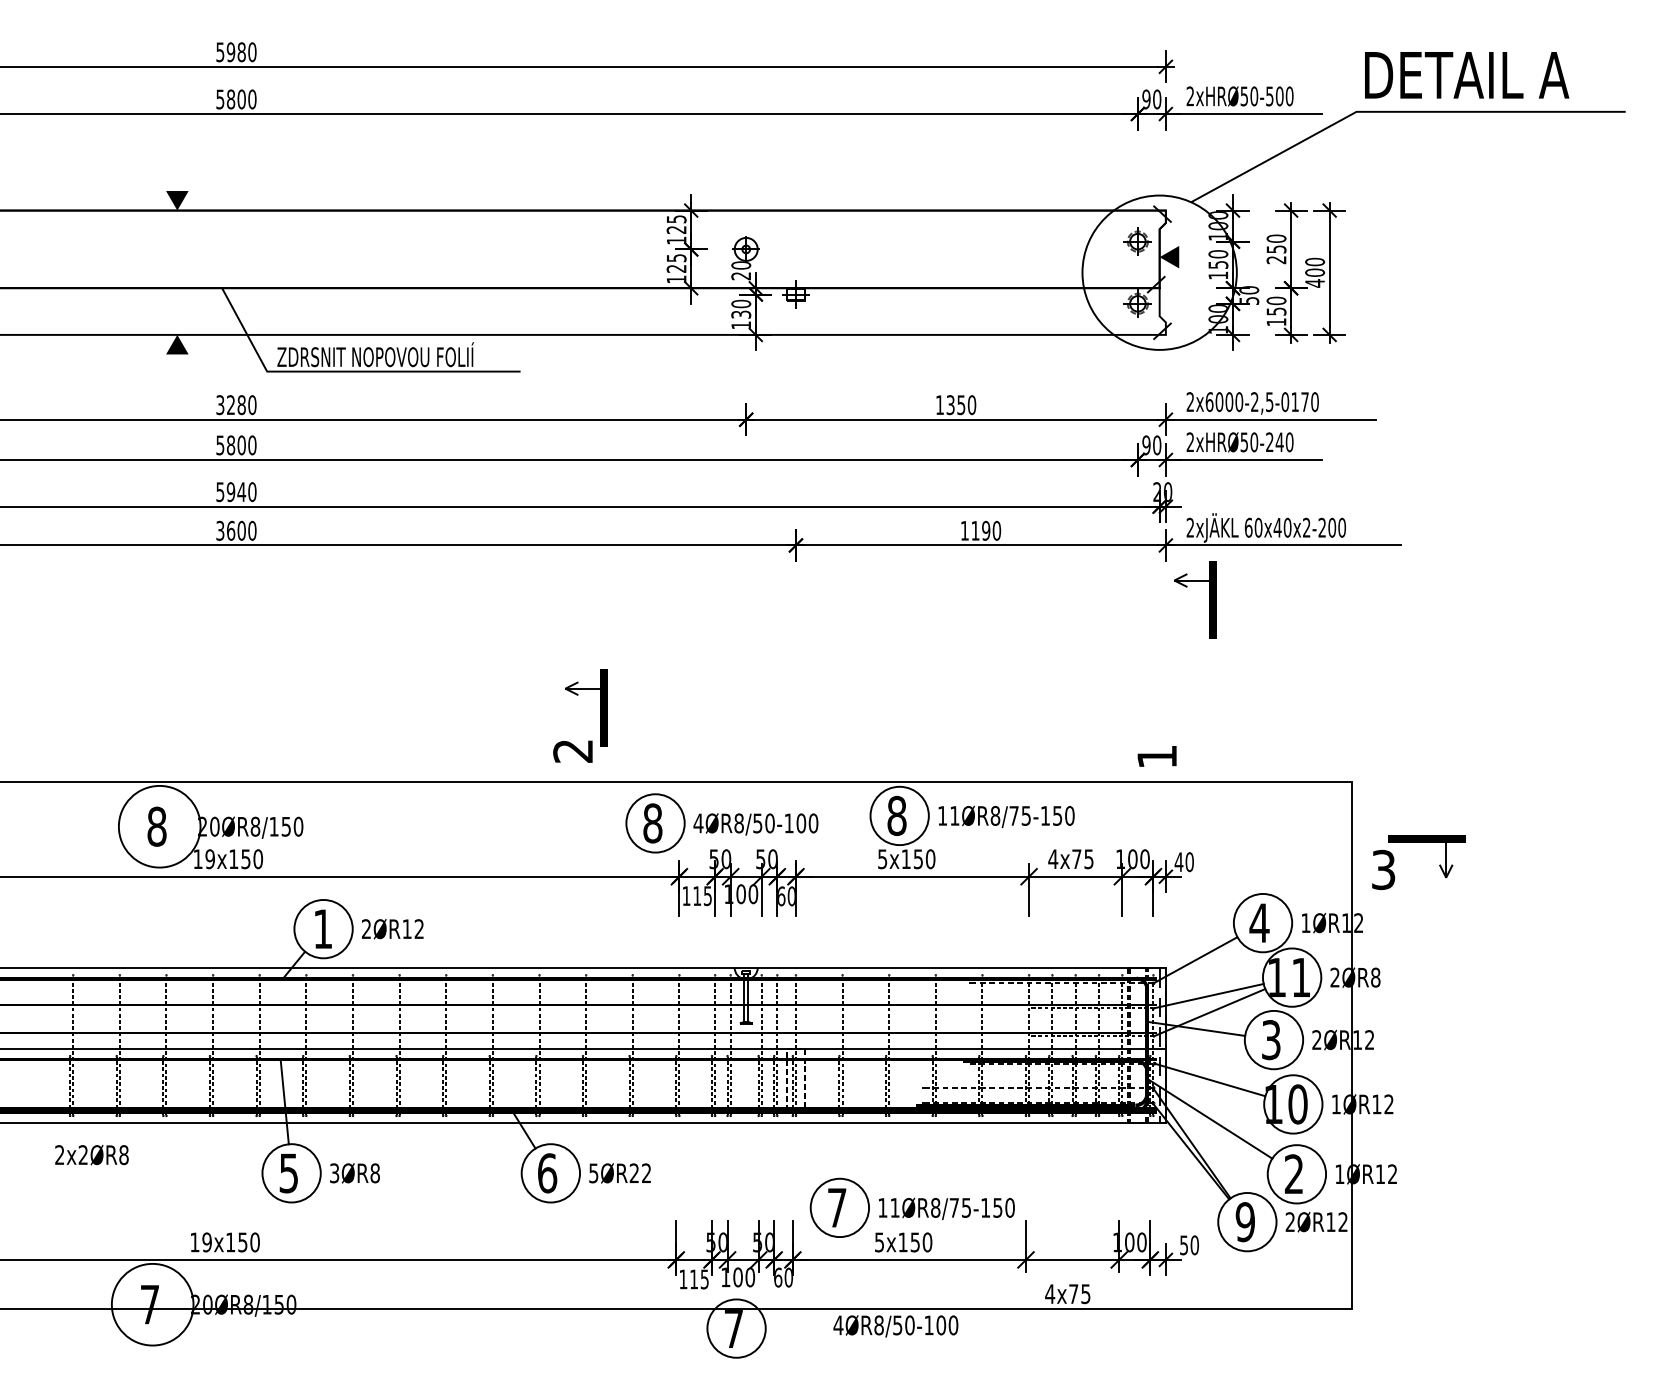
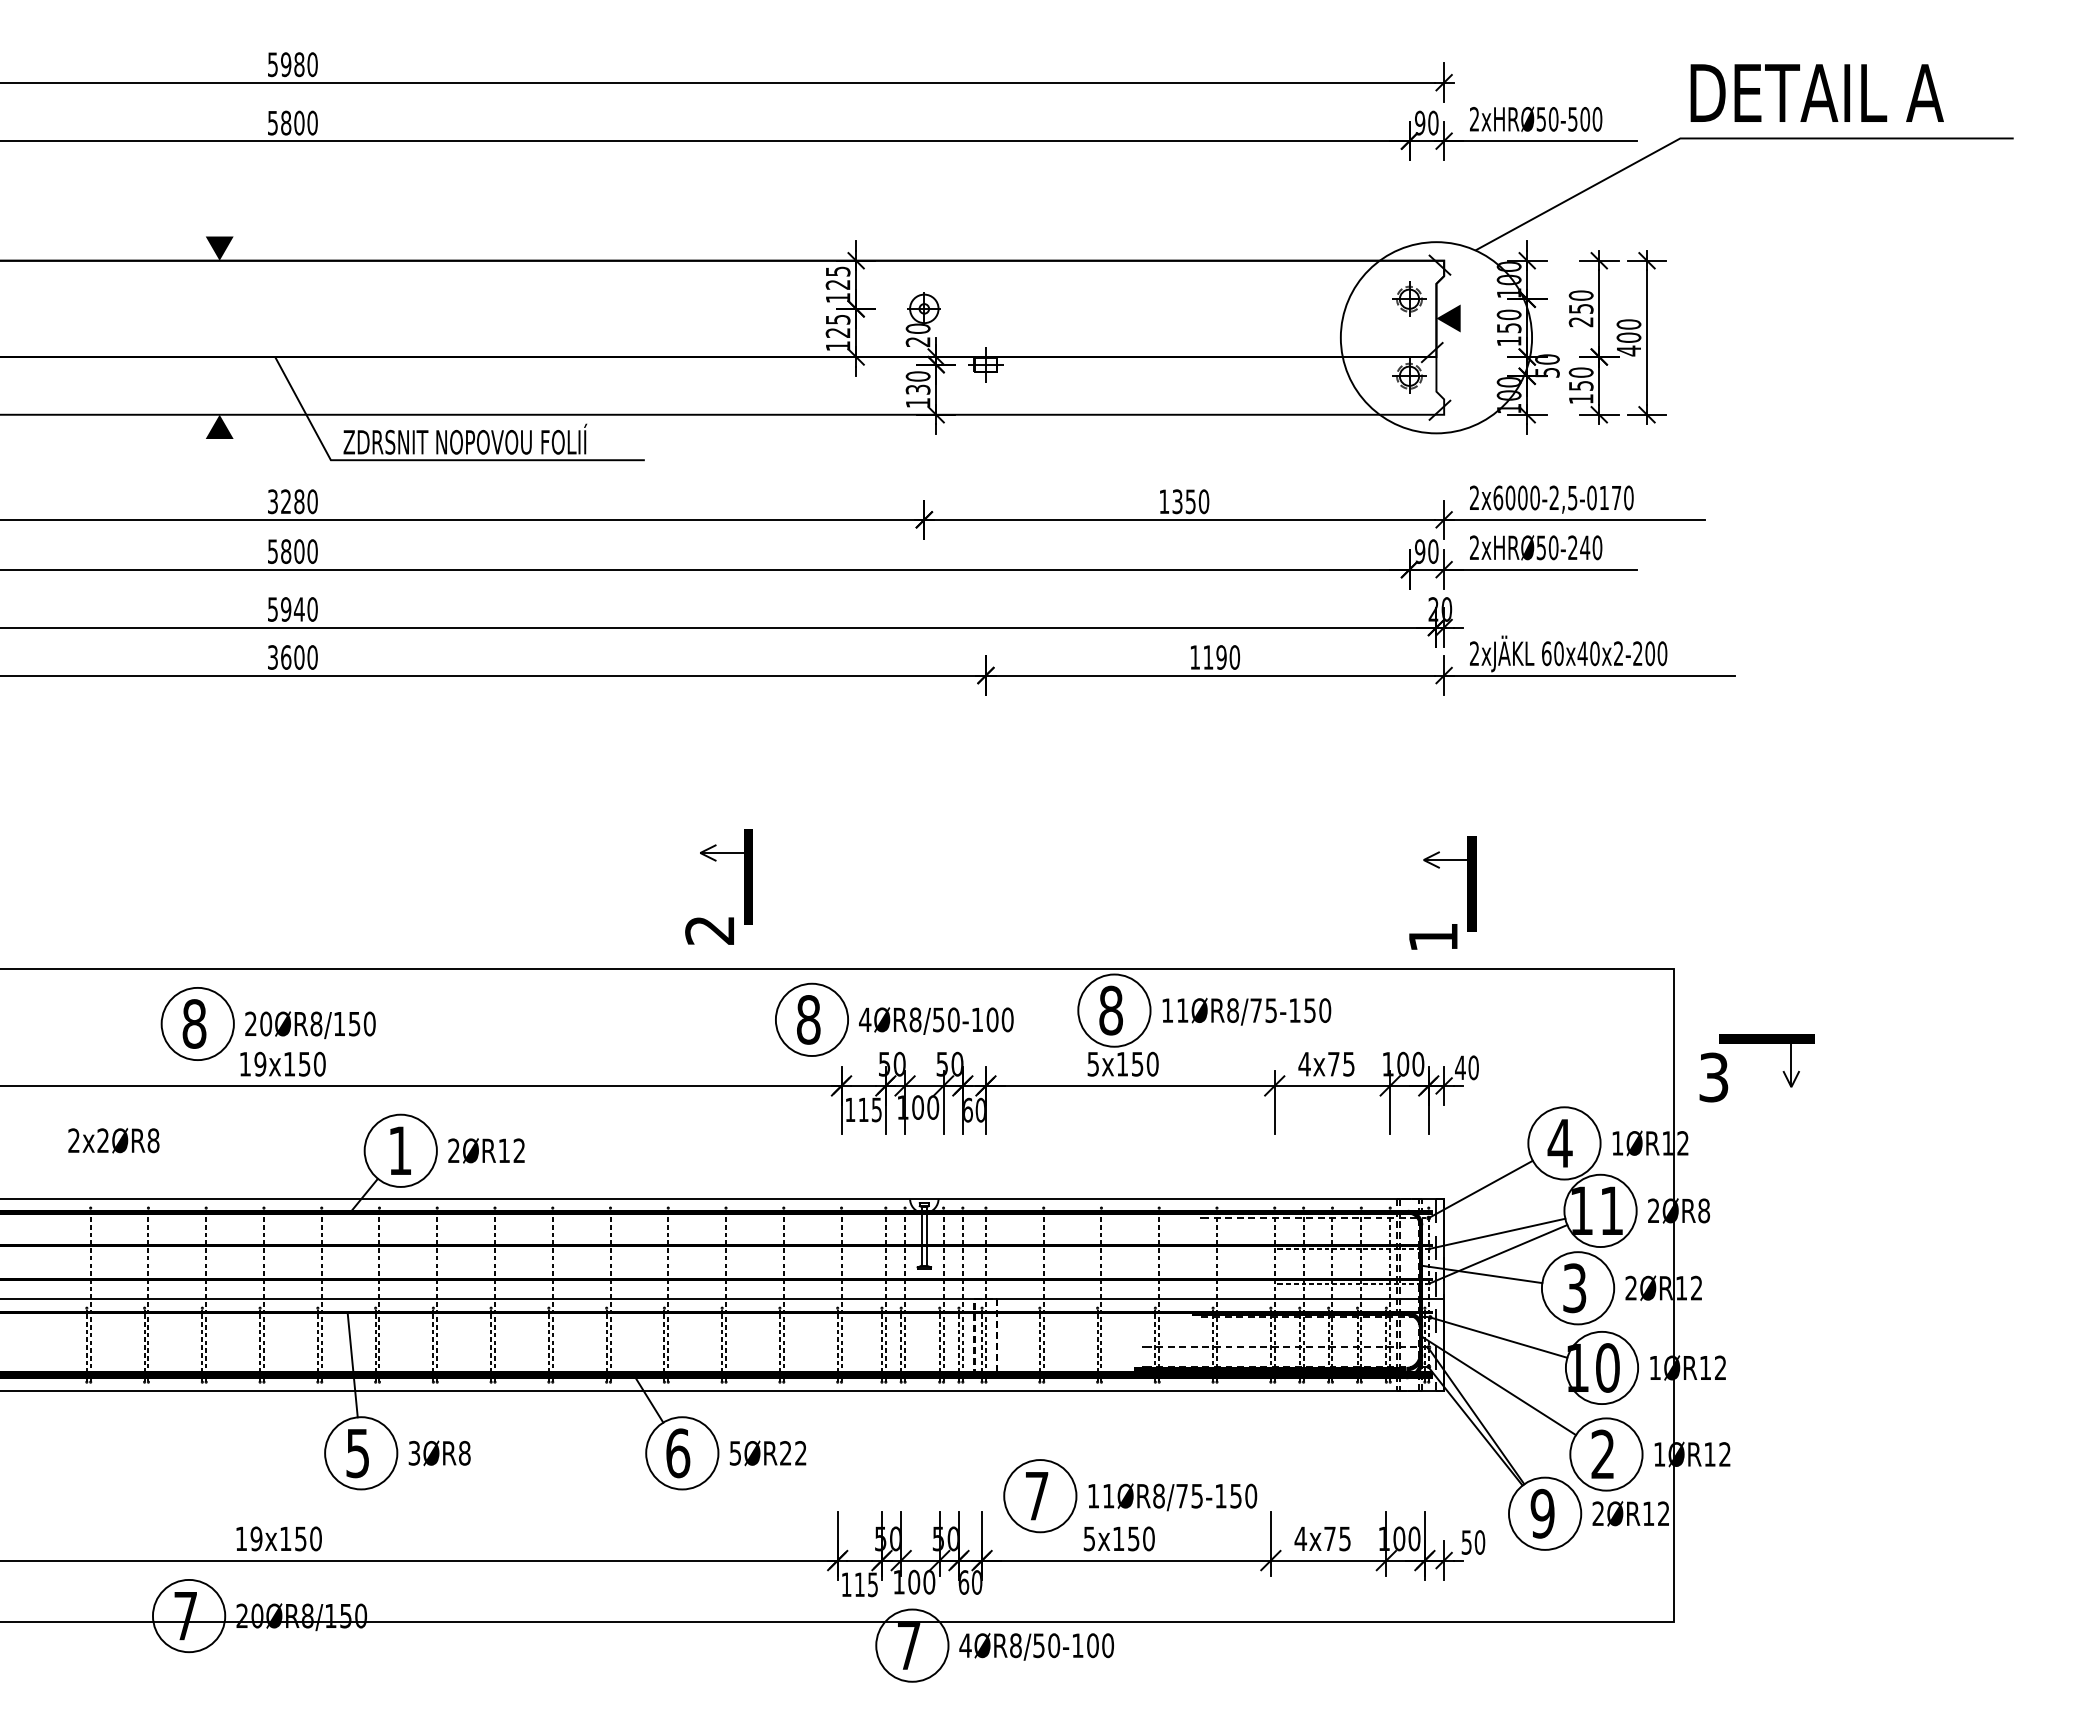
part: (1209, 599) -> (1467, 883), moved
circle: (159, 826) -> (197, 1023), size x0.71
text: (91, 1154) -> (113, 1140), moved
text: (1067, 1294) -> (1322, 1539), moved
circle: (152, 1304) -> (188, 1615), size x0.71
text: (895, 1326) -> (1036, 1646), moved

